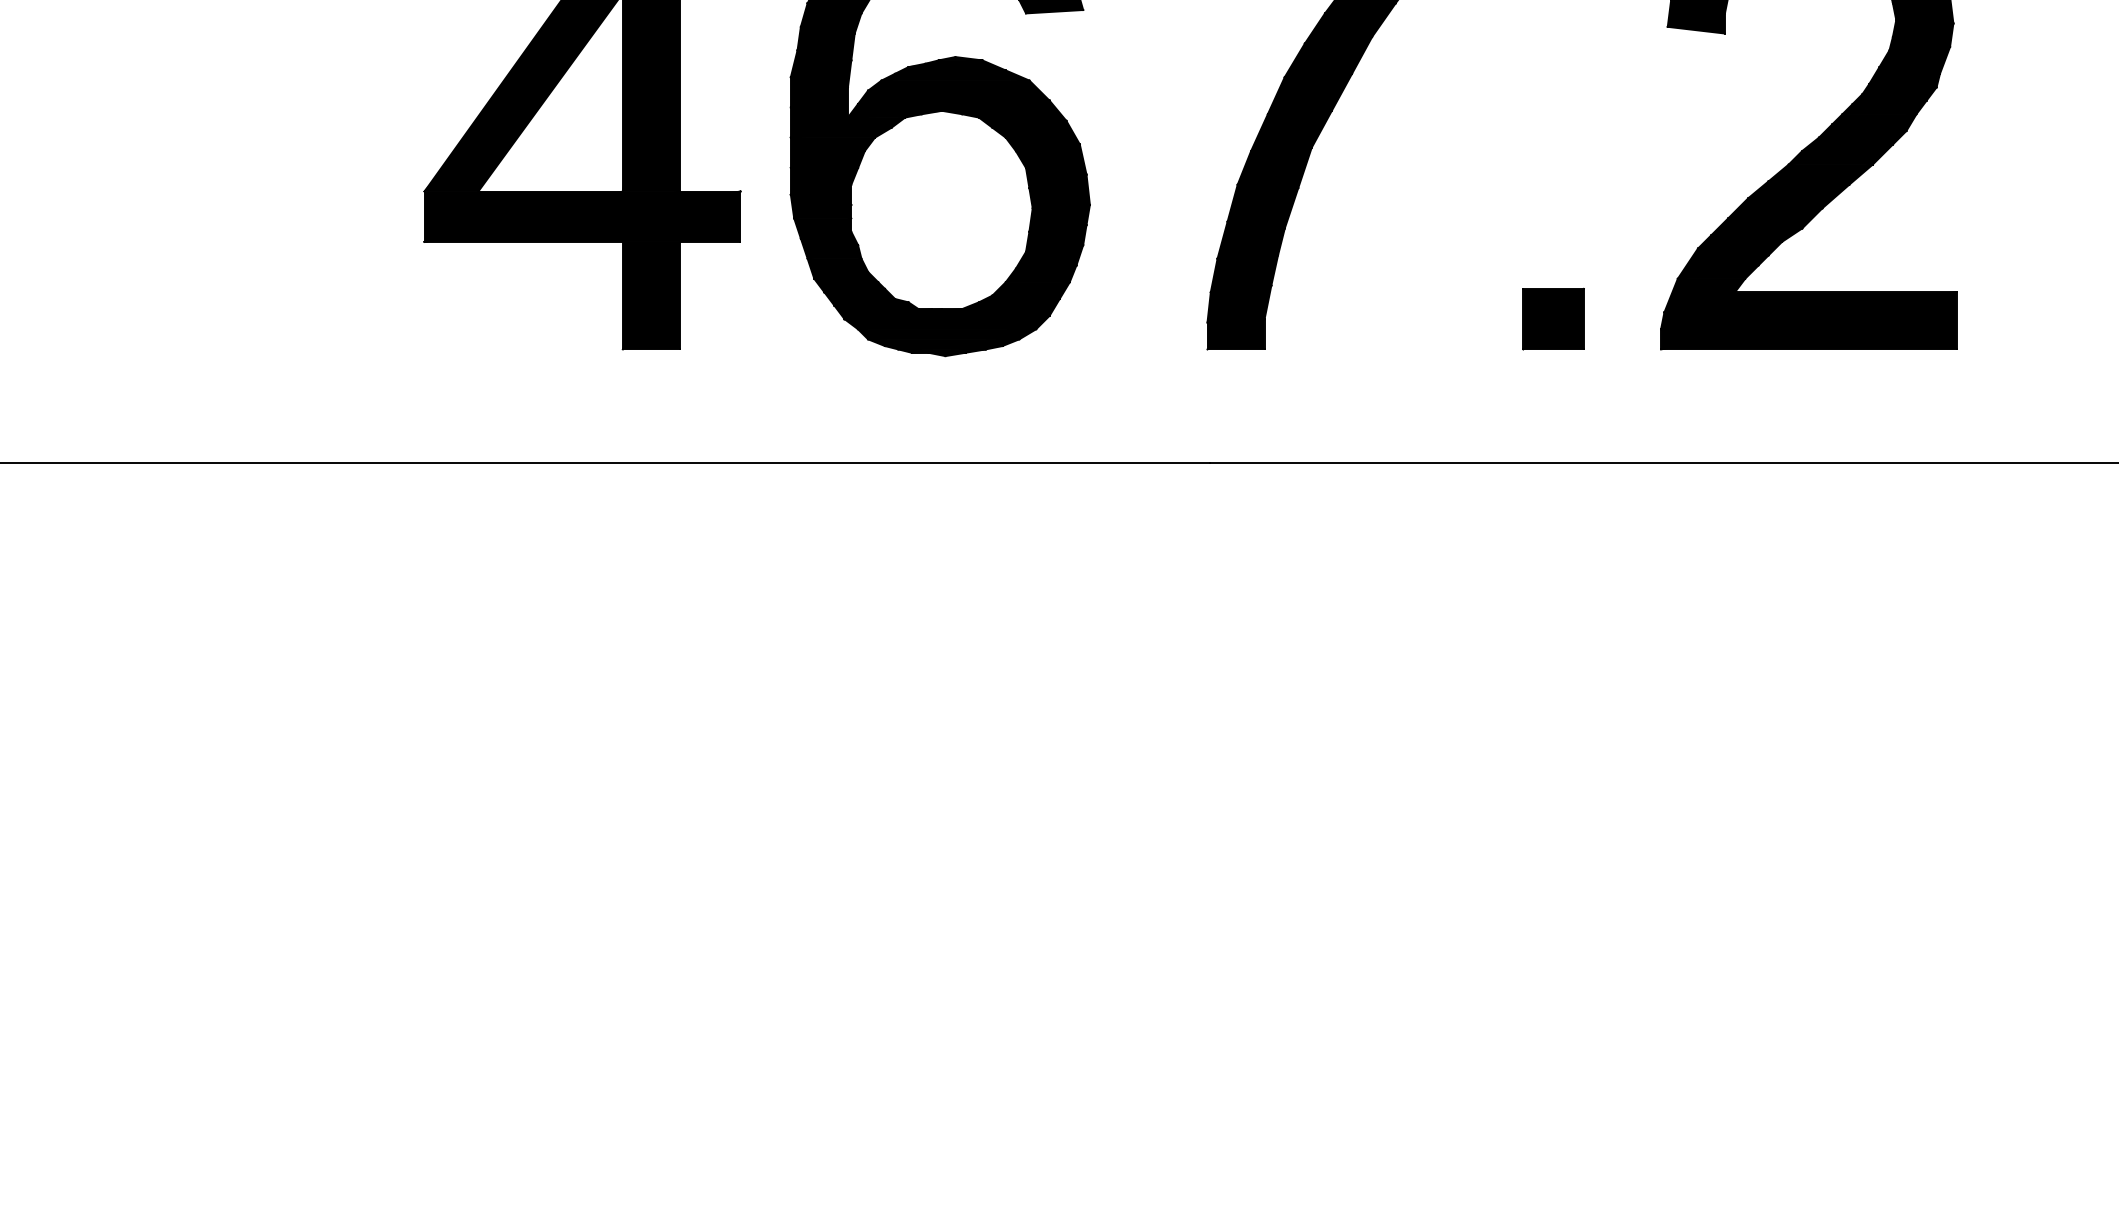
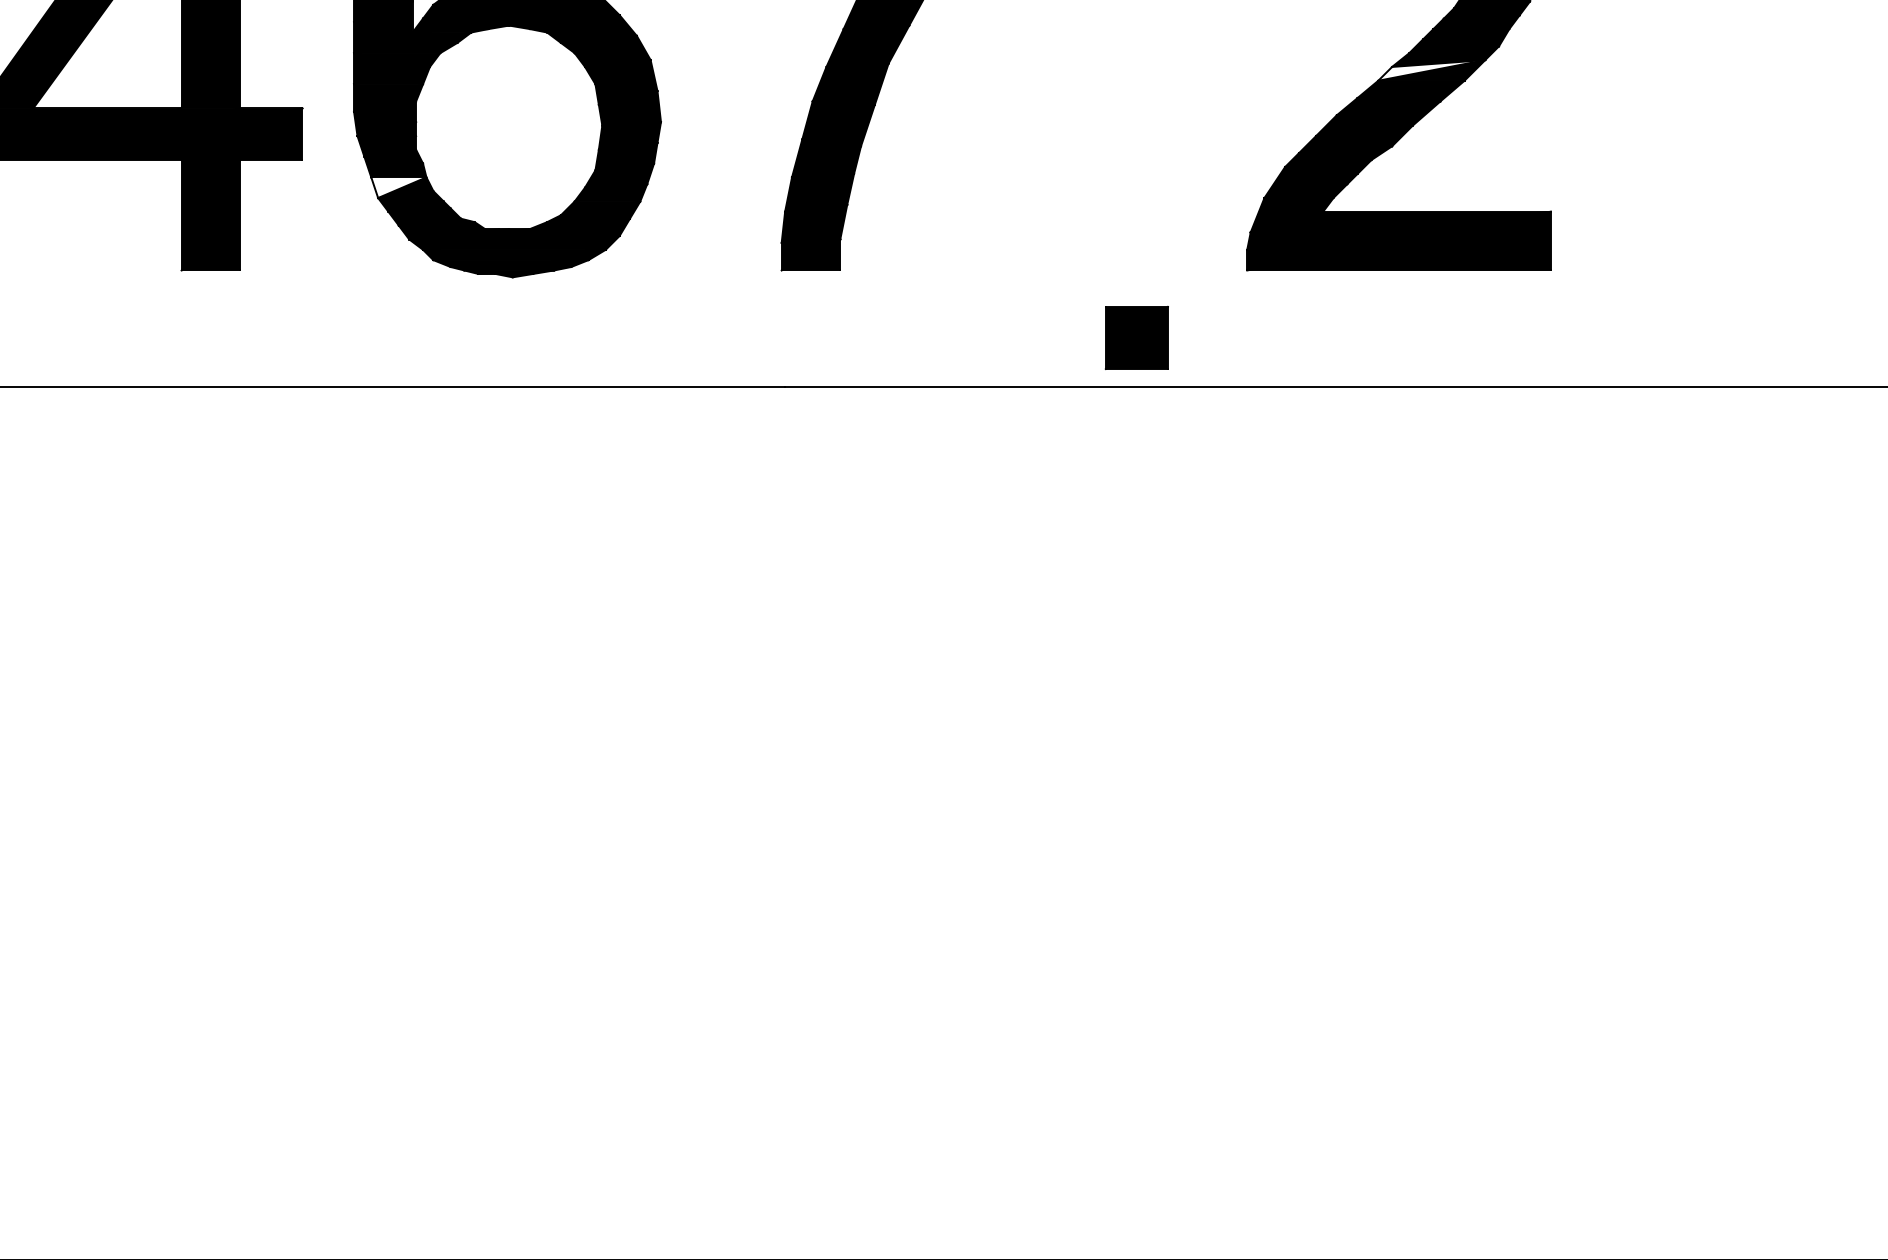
fill: (1840, 154) -> (1431, 70), removed
fill: (834, 268) -> (398, 187), removed
part: (1553, 318) -> (1136, 337), moved

